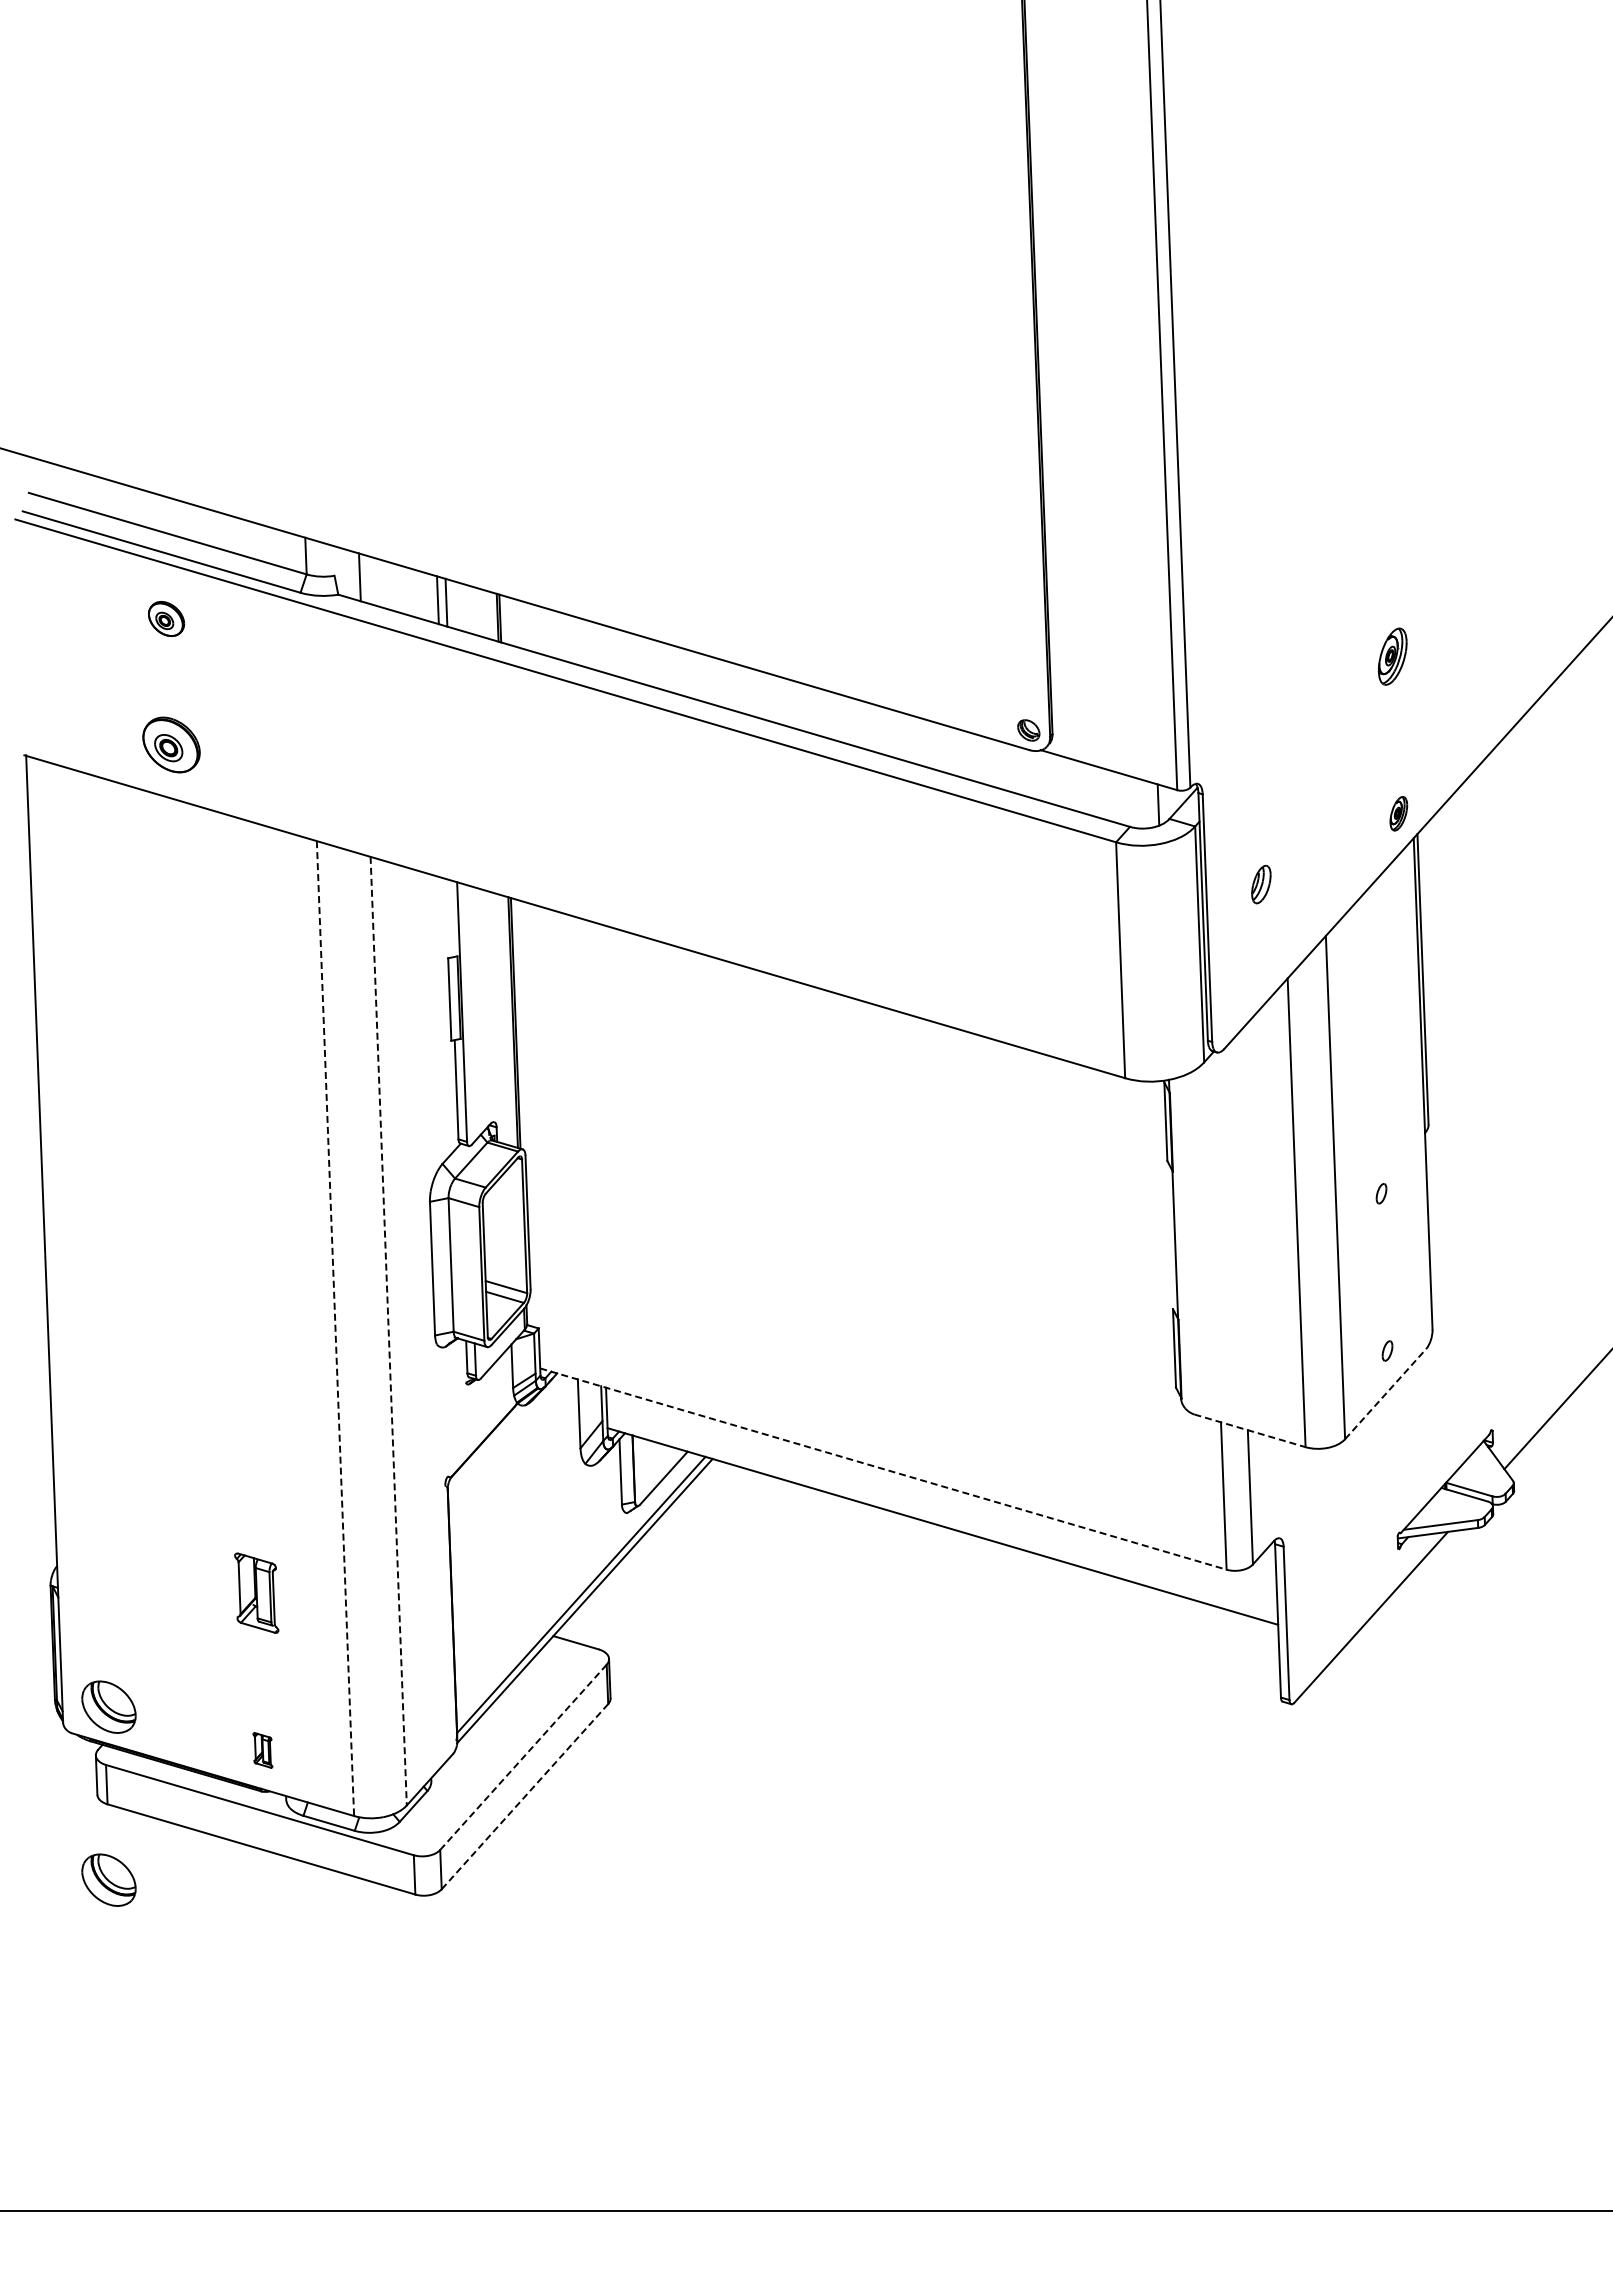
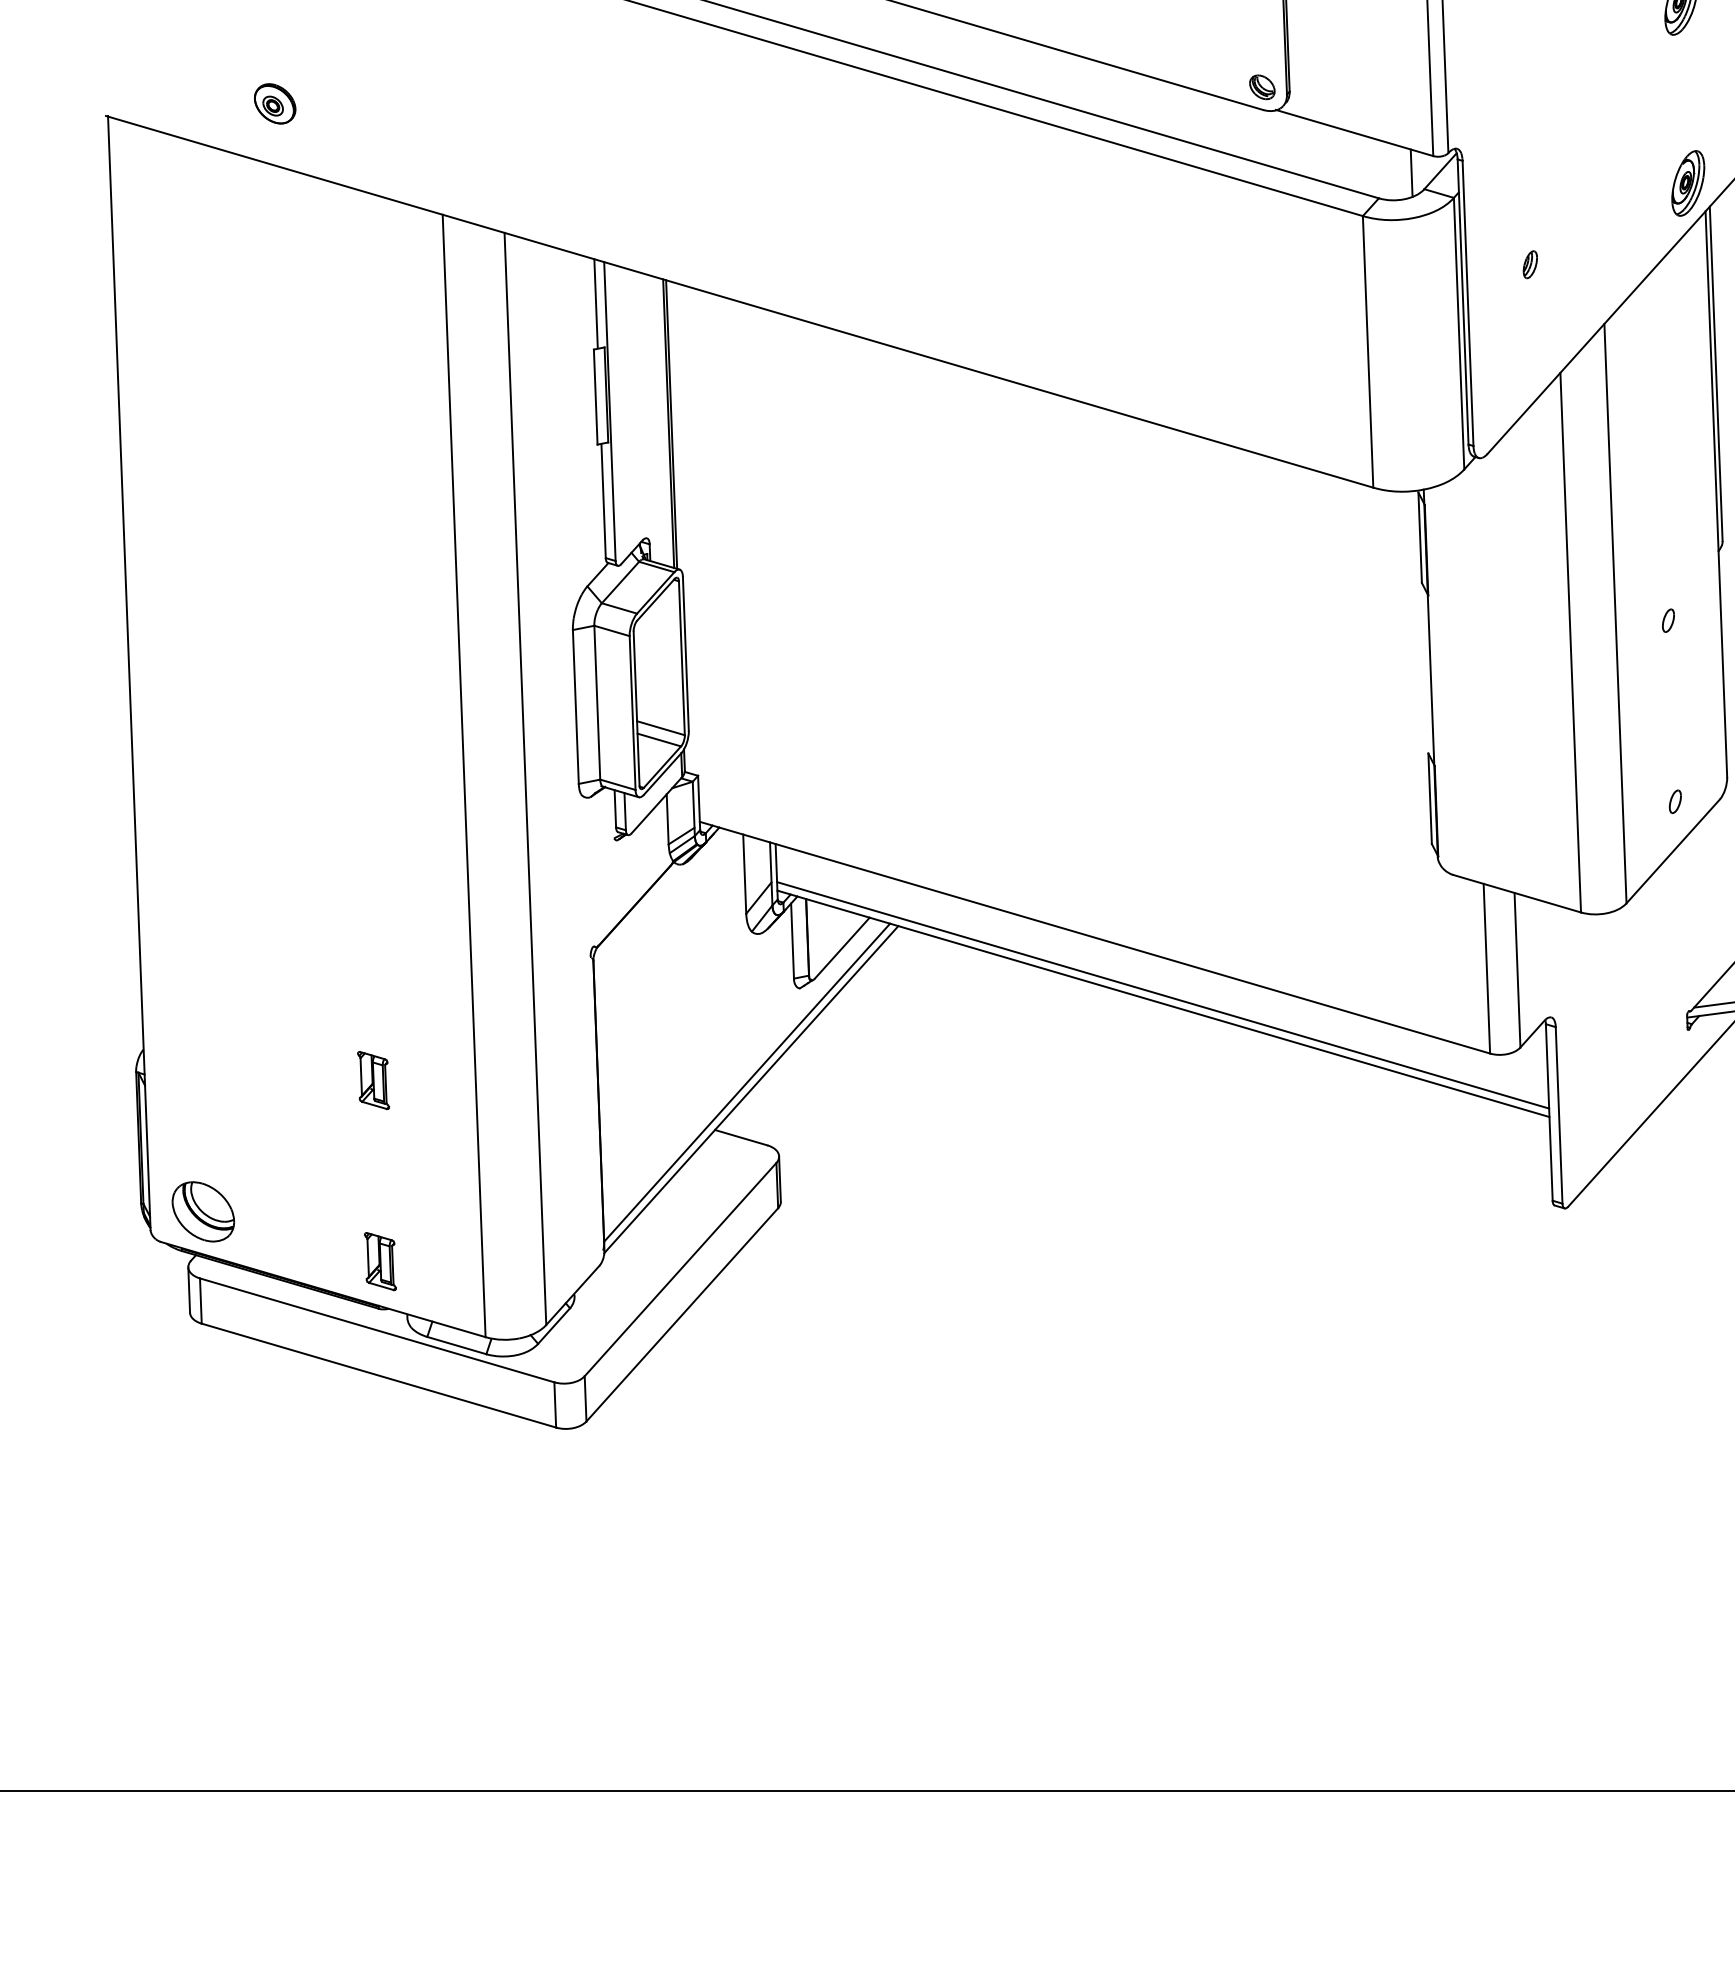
part: (170, 744) -> (274, 103), size x0.62
part: (1398, 813) -> (1687, 182), size x1.67
part: (1261, 884) -> (1530, 264), size x0.62
line: (449, 917) -> (595, 302), added
line: (335, 1328) -> (464, 775), dashed -> solid
line: (388, 1331) -> (525, 779), dashed -> solid
line: (1385, 1394) -> (1673, 851), dashed -> solid
line: (1250, 1430) -> (1517, 893), dashed -> solid
line: (883, 1469) -> (1095, 938), dashed -> solid
line: (942, 1518) -> (1163, 994), added
part: (256, 1592) -> (373, 1079), size x0.62
part: (262, 1750) -> (380, 1261), size x1.43
line: (523, 1757) -> (680, 1269), dashed -> solid
line: (524, 1796) -> (681, 1314), dashed -> solid
part: (108, 1879) -> (202, 1410), removed

